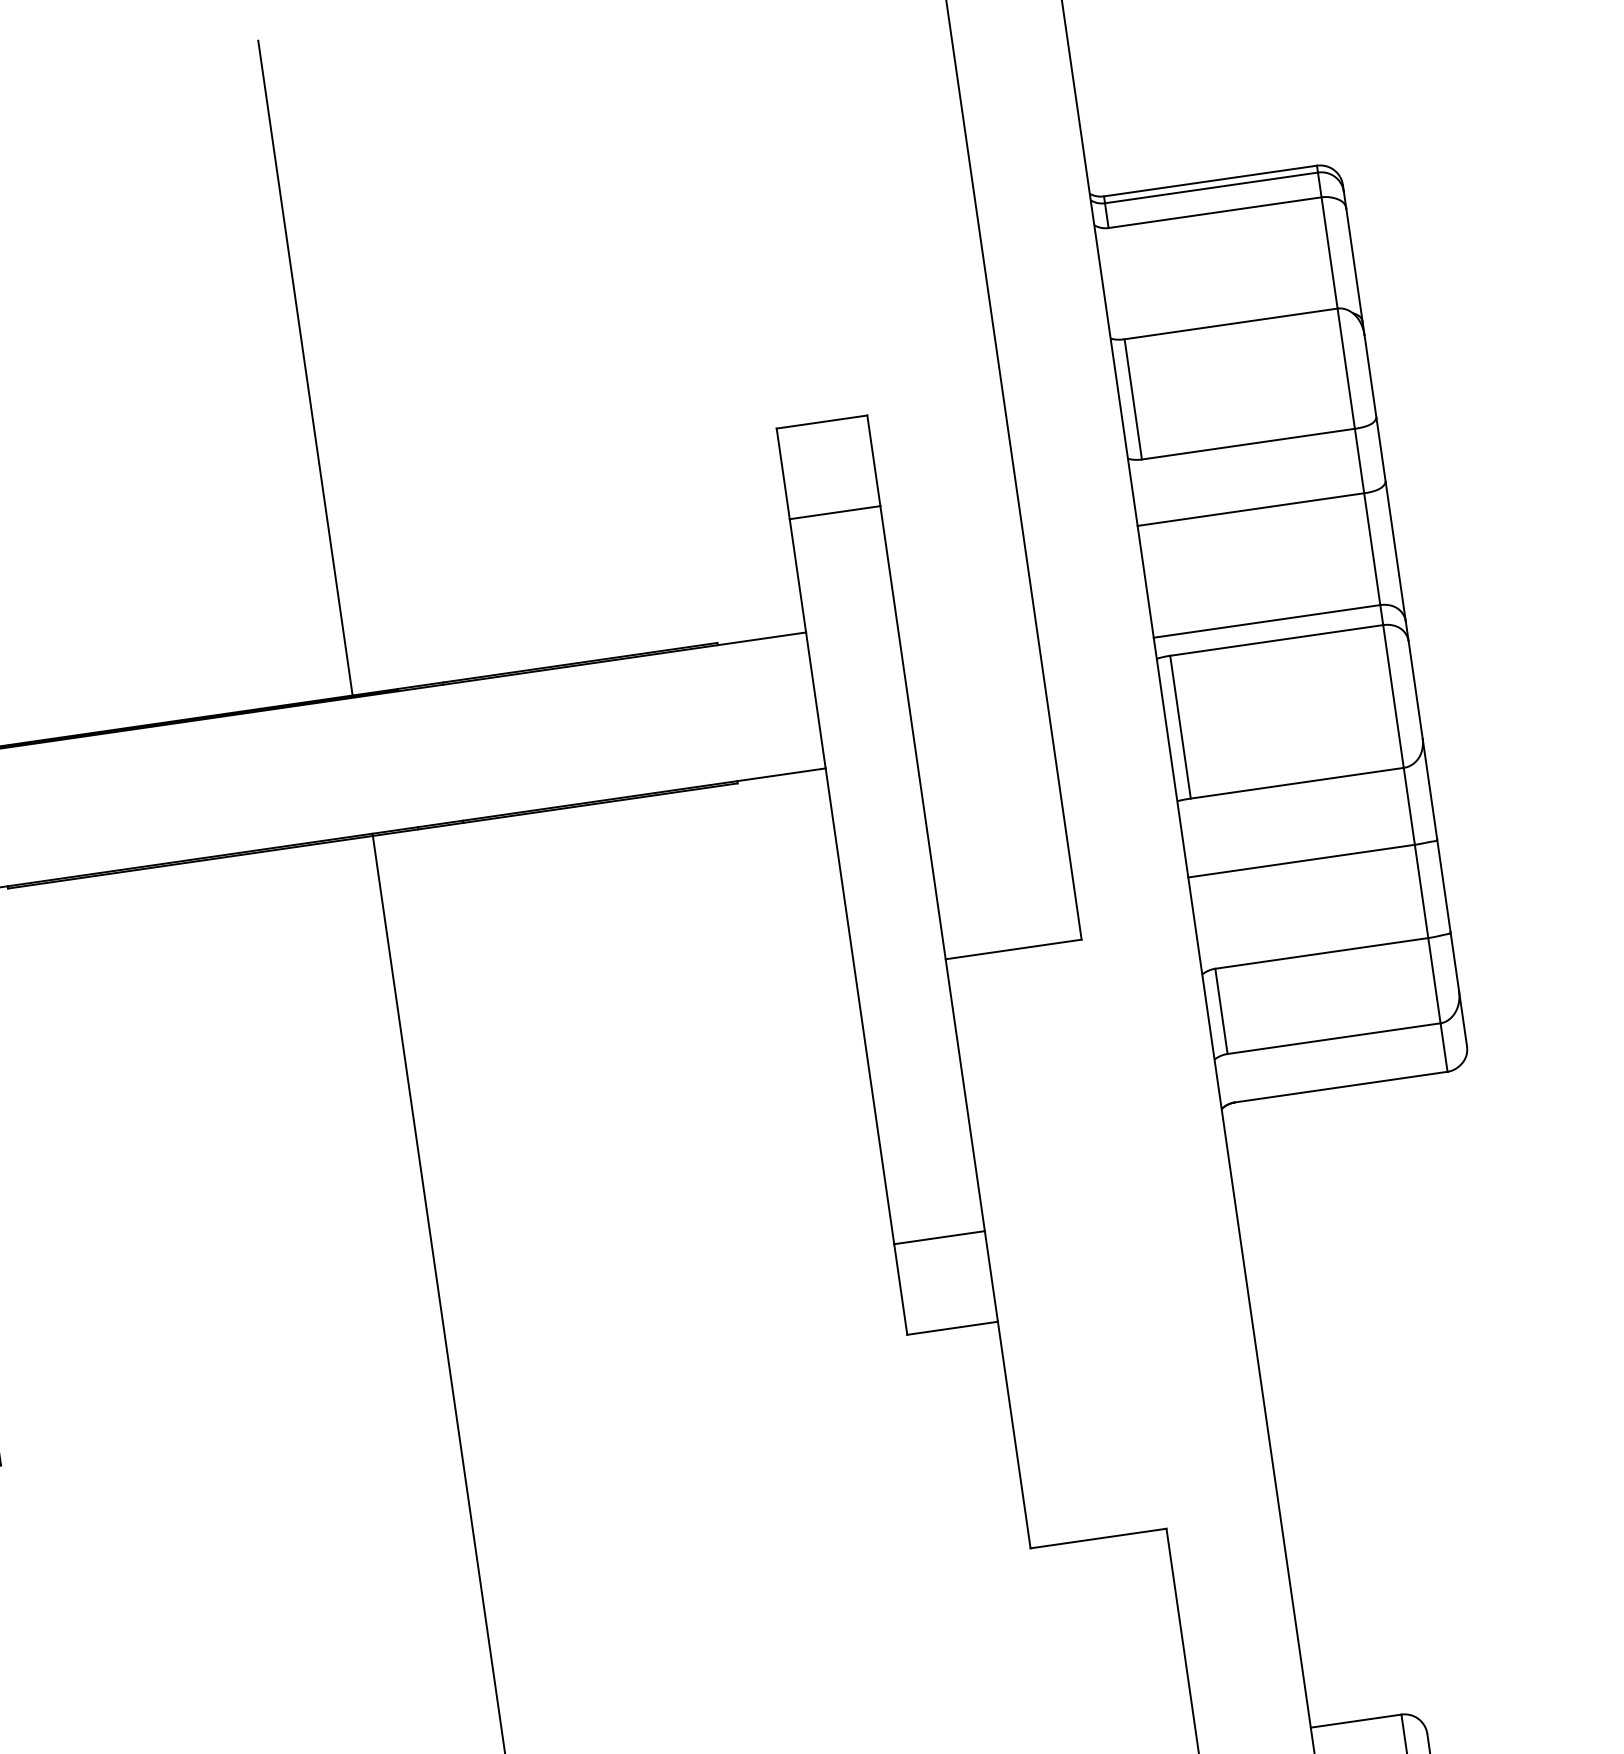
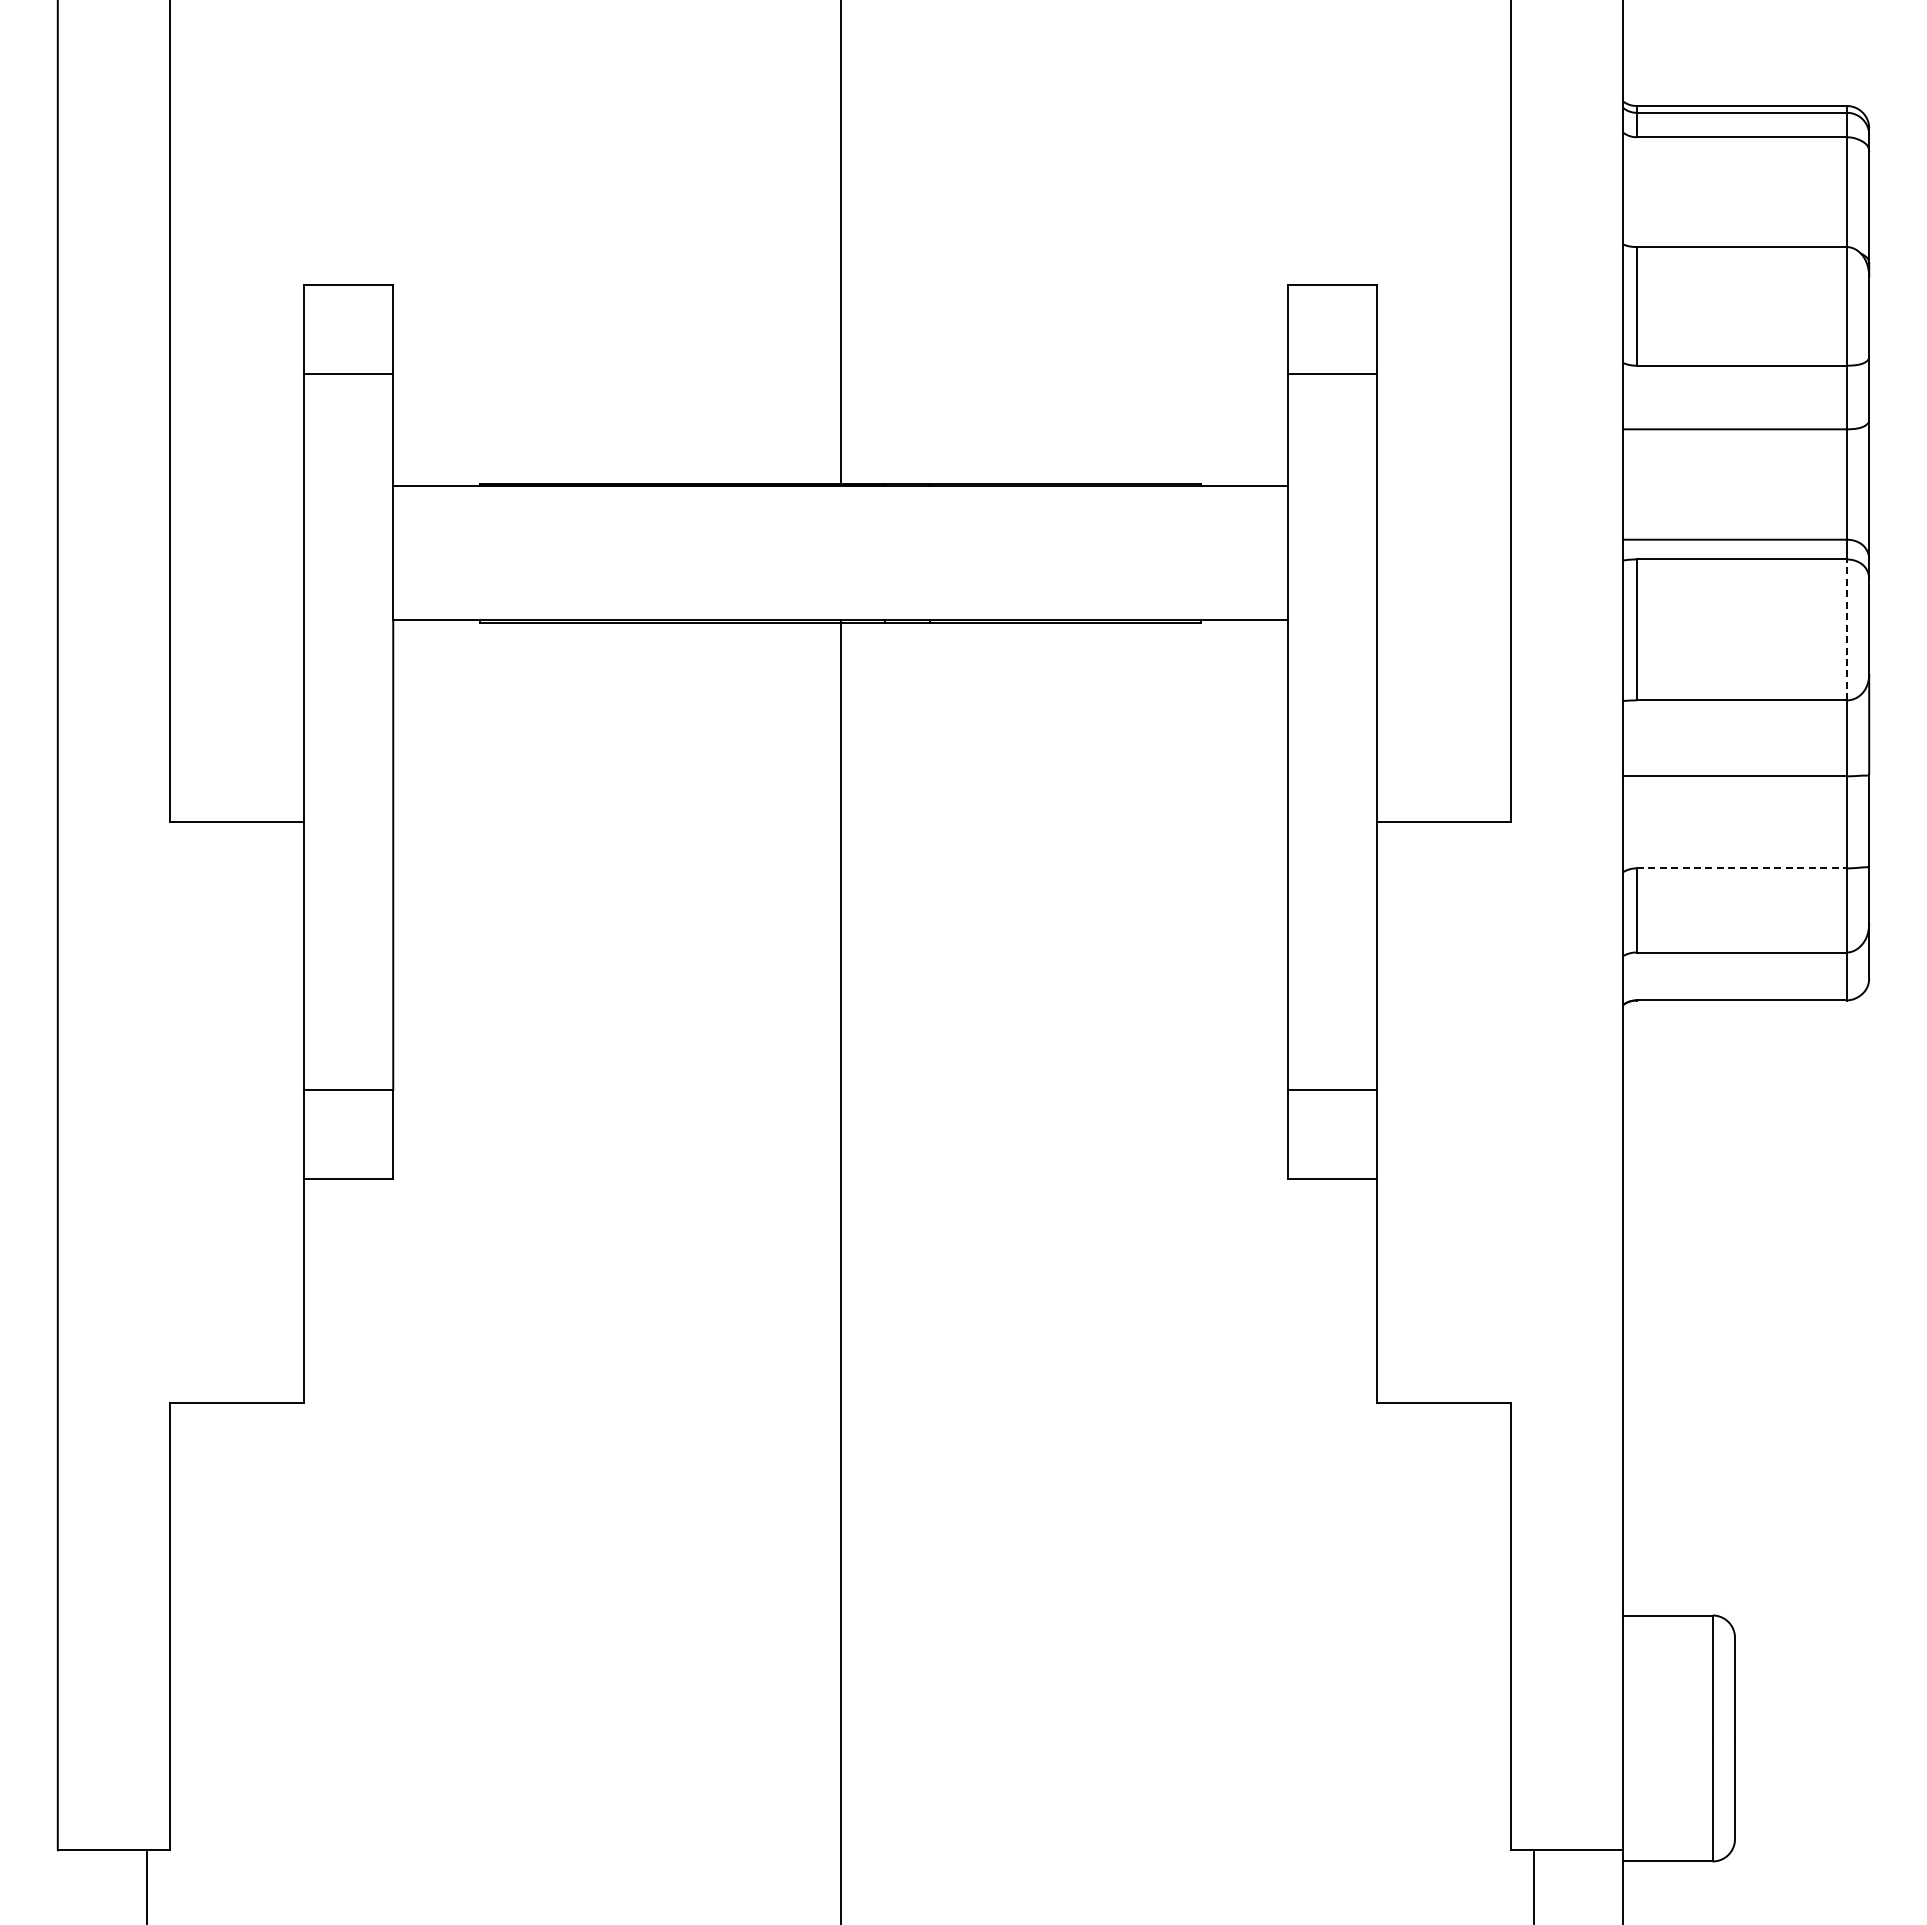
line: (1393, 696) -> (1846, 629), solid -> dashed
line: (1322, 953) -> (1742, 868), solid -> dashed

